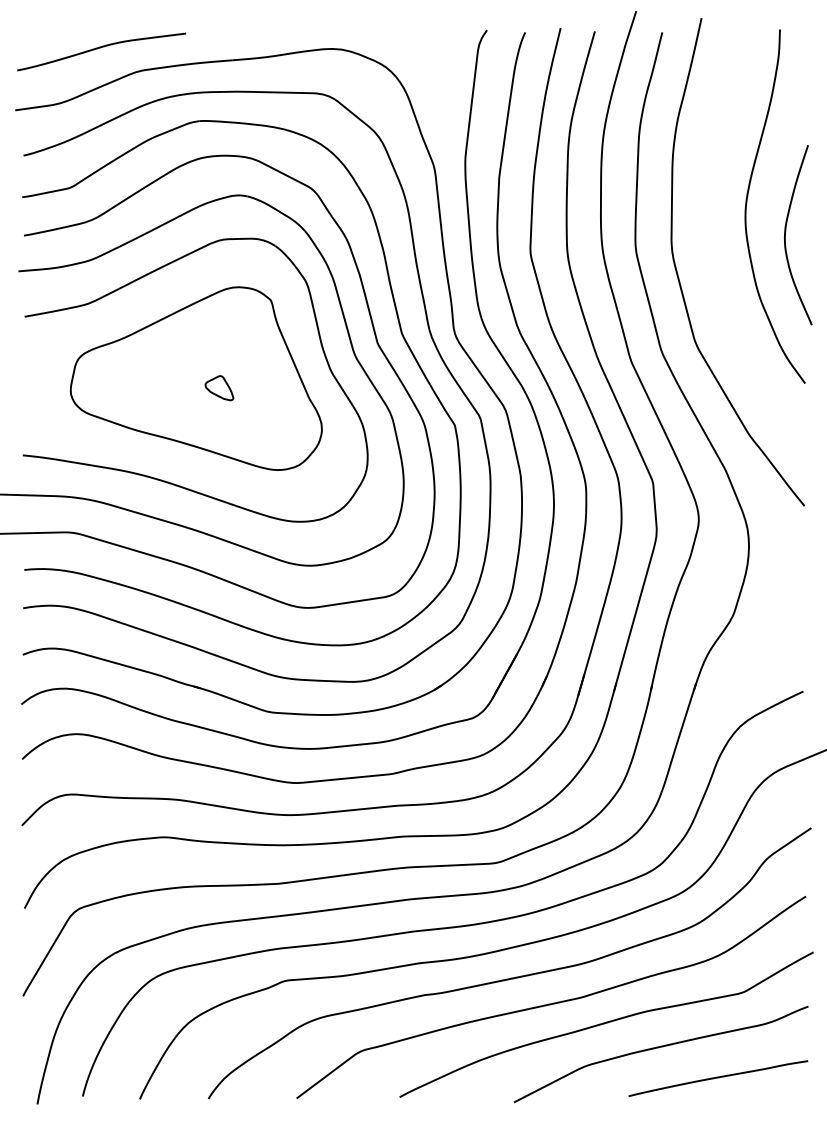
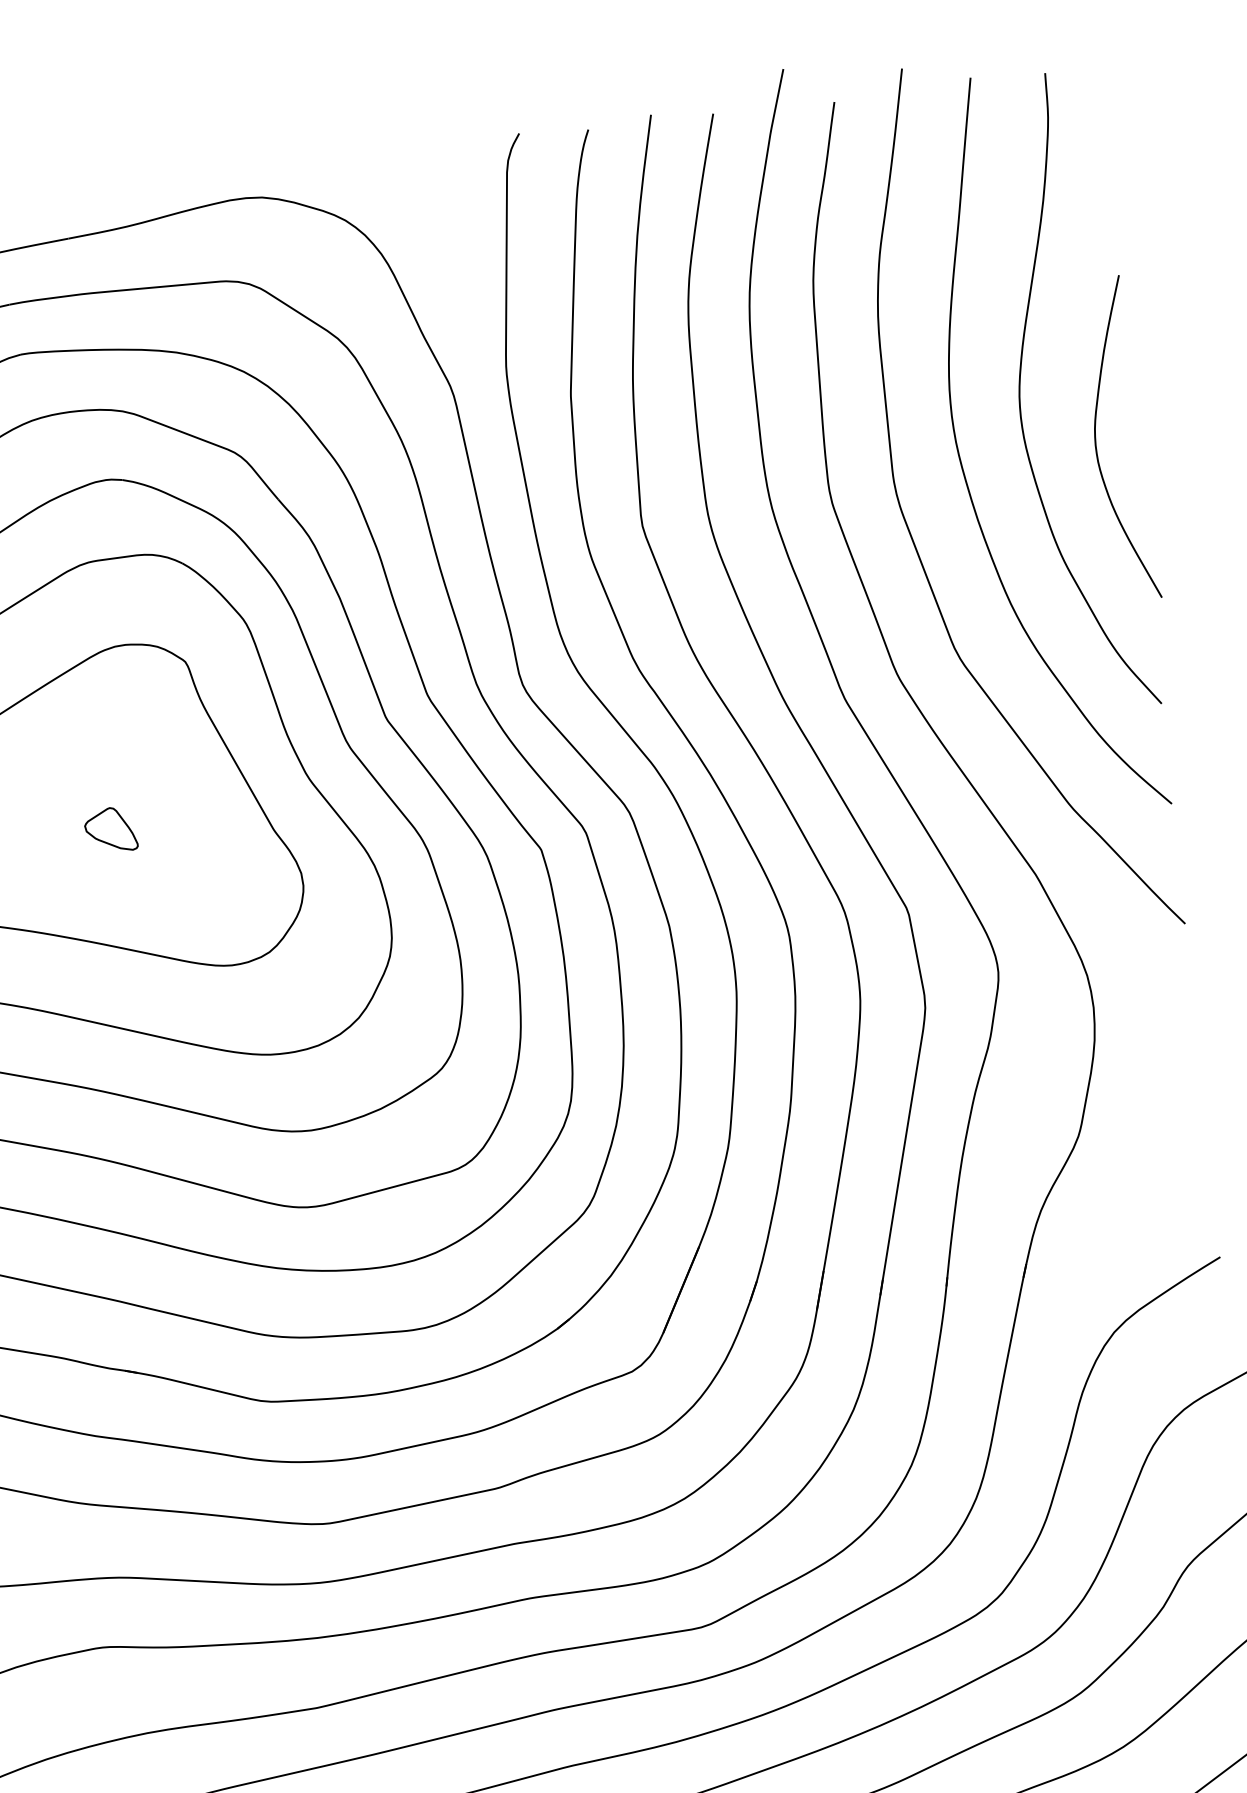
curve: (711, 242) -> (964, 469), added

